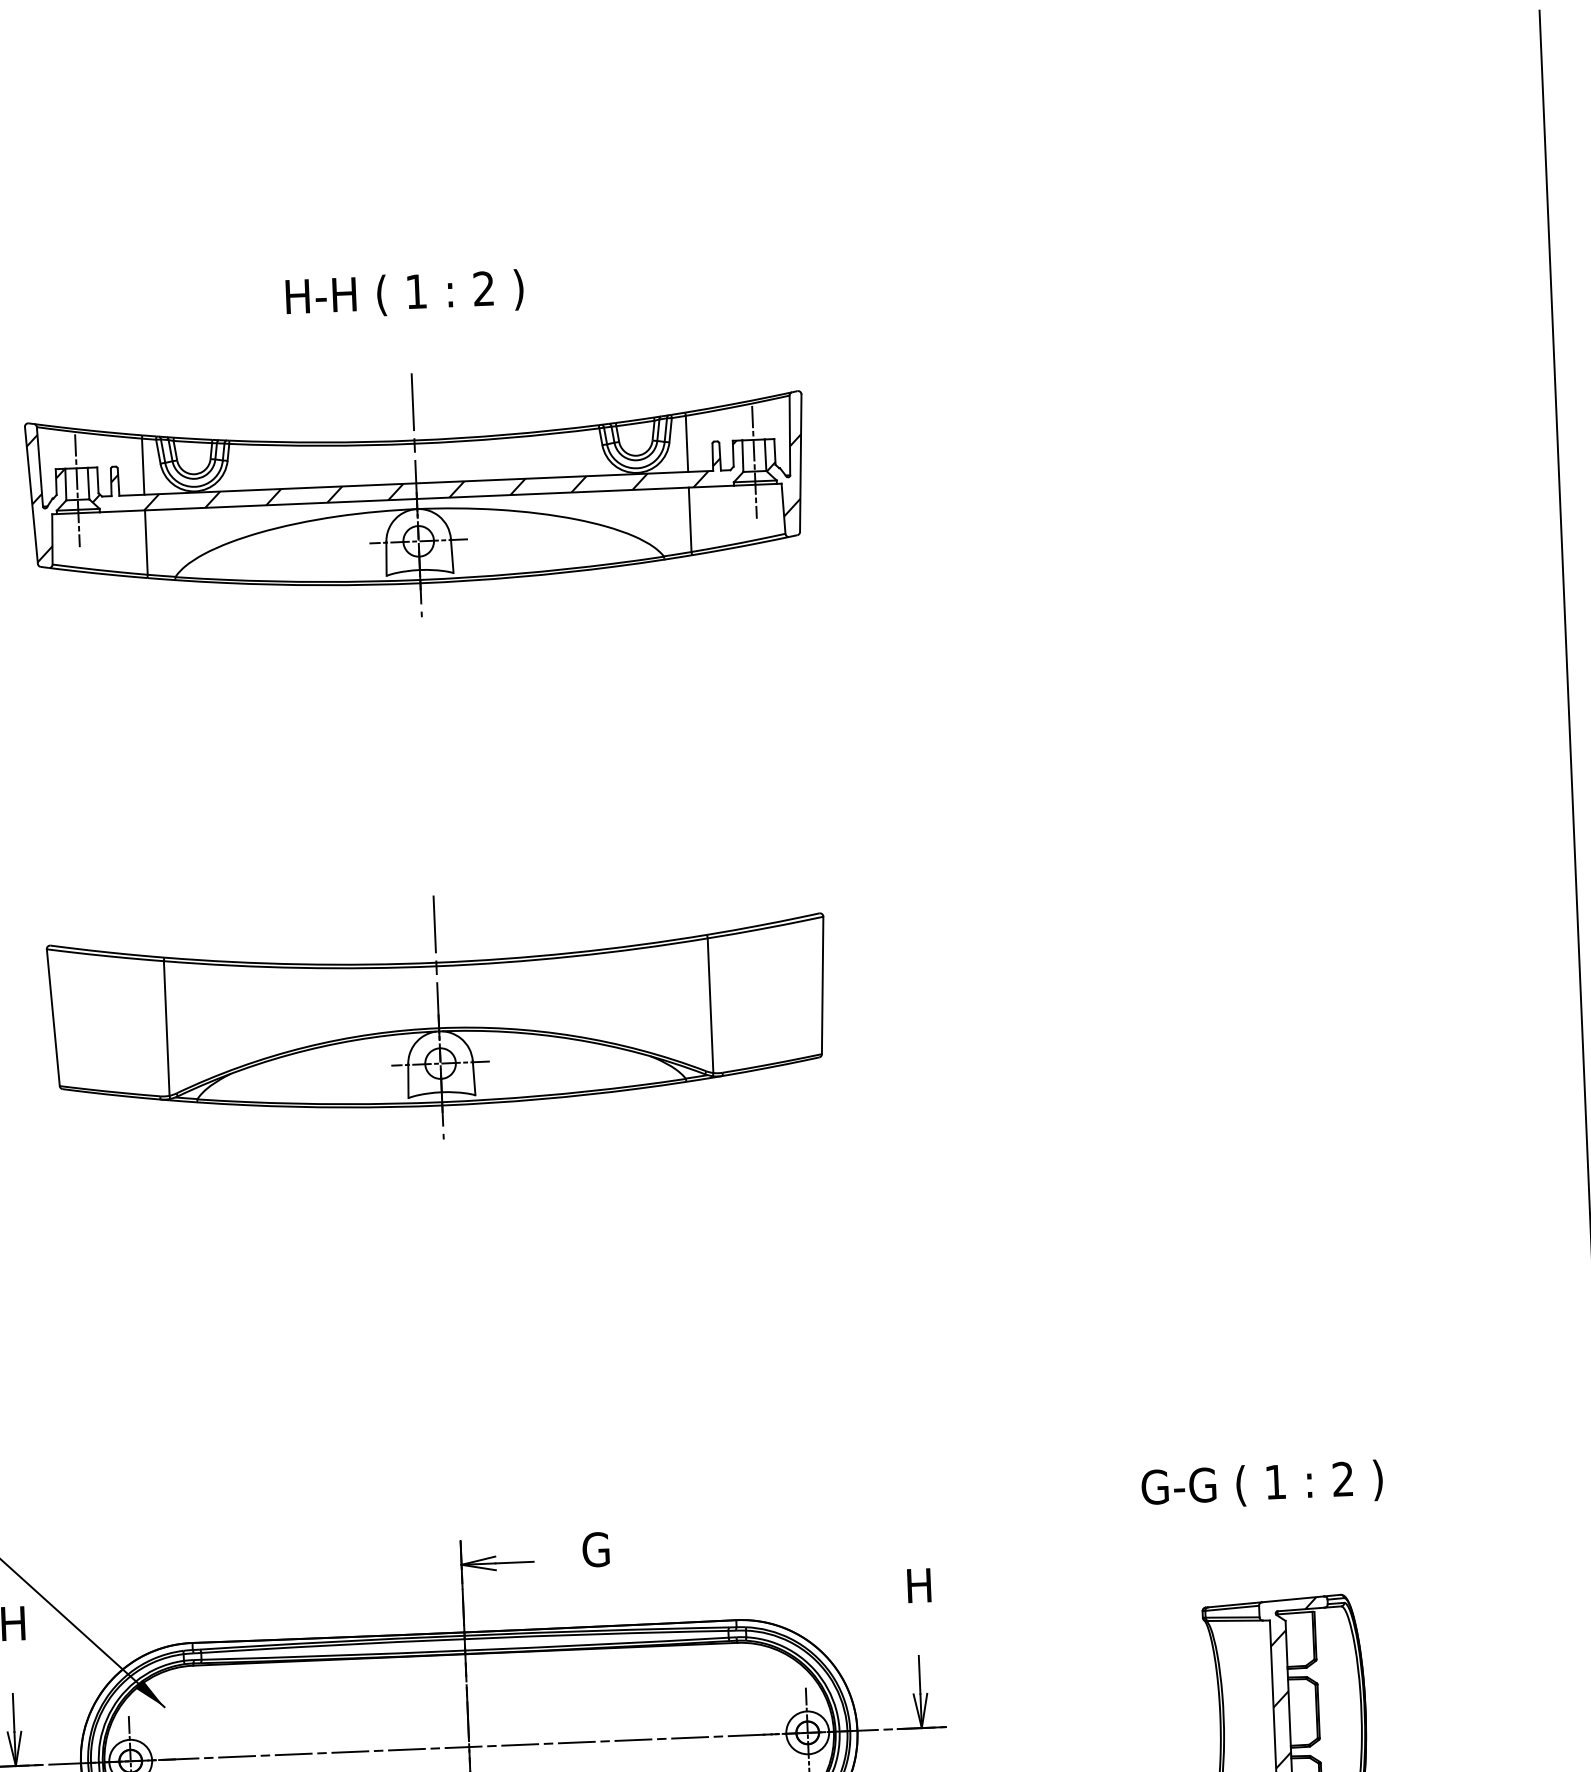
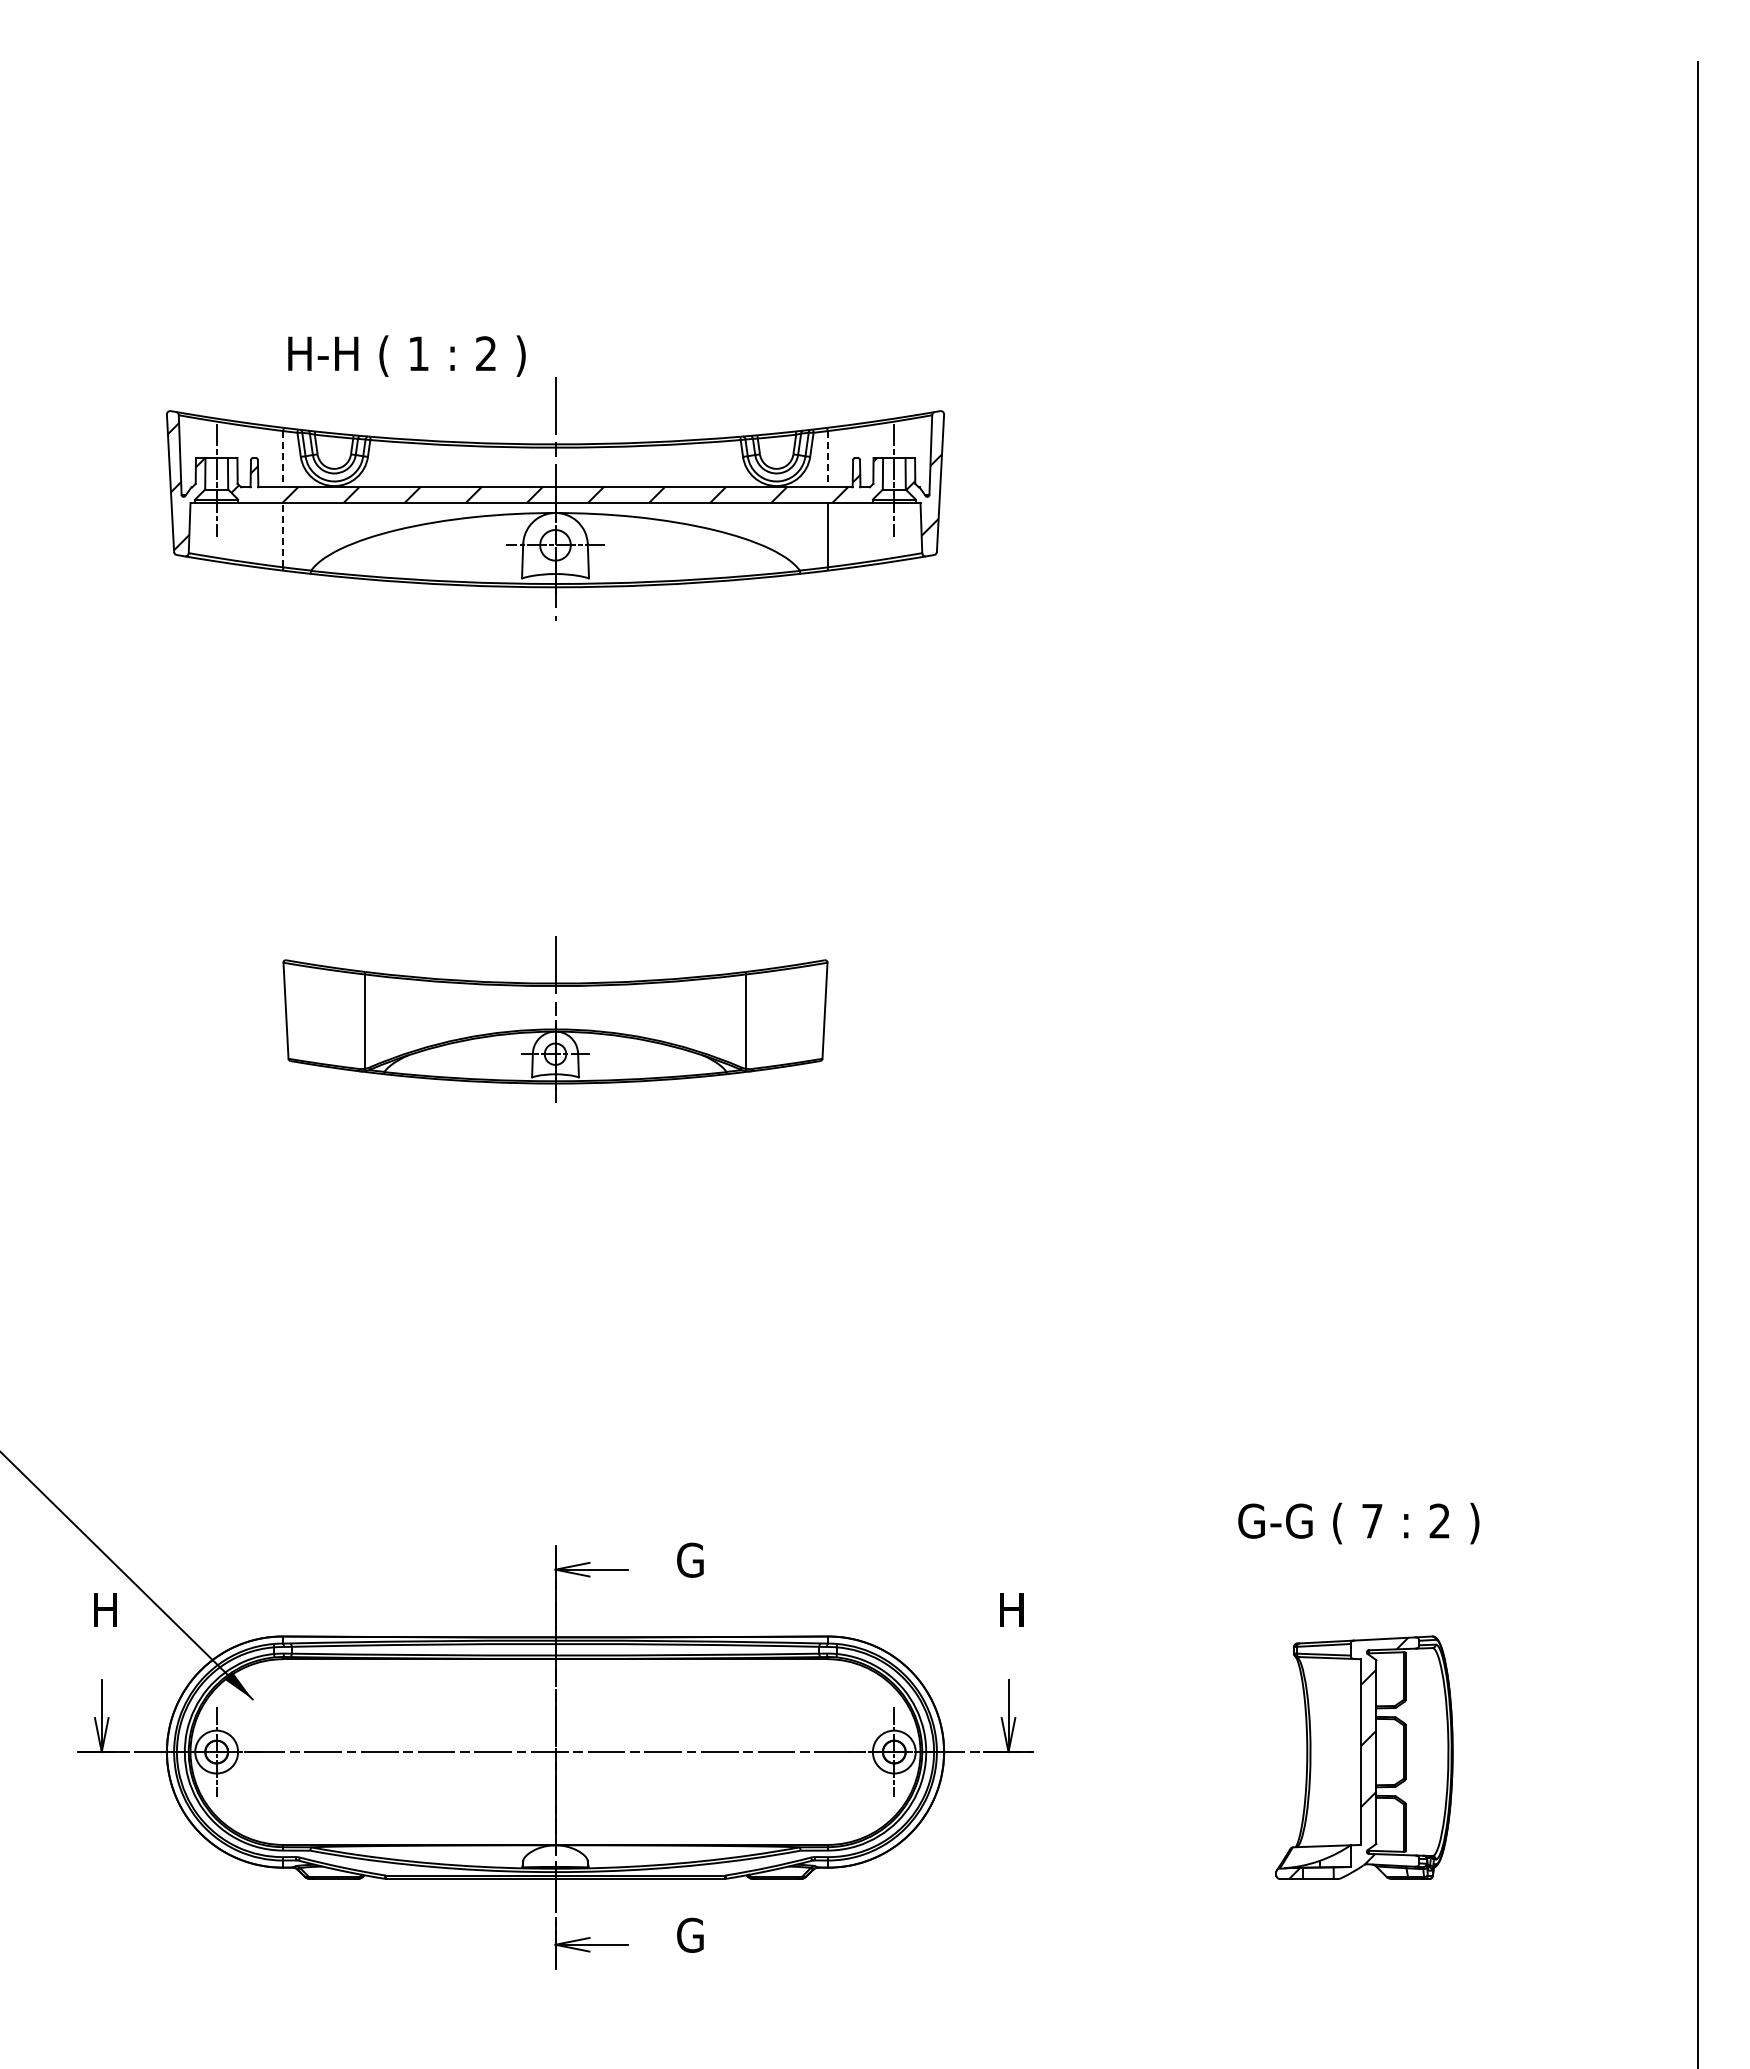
text: (404, 293) -> (406, 355), moved
line: (686, 444) -> (827, 459), solid -> dashed
line: (143, 467) -> (283, 459), solid -> dashed
line: (146, 541) -> (283, 534), solid -> dashed
part: (438, 1017) -> (555, 1021), size x0.7
text: (1275, 1482) -> (1372, 1521), 1 -> 7

